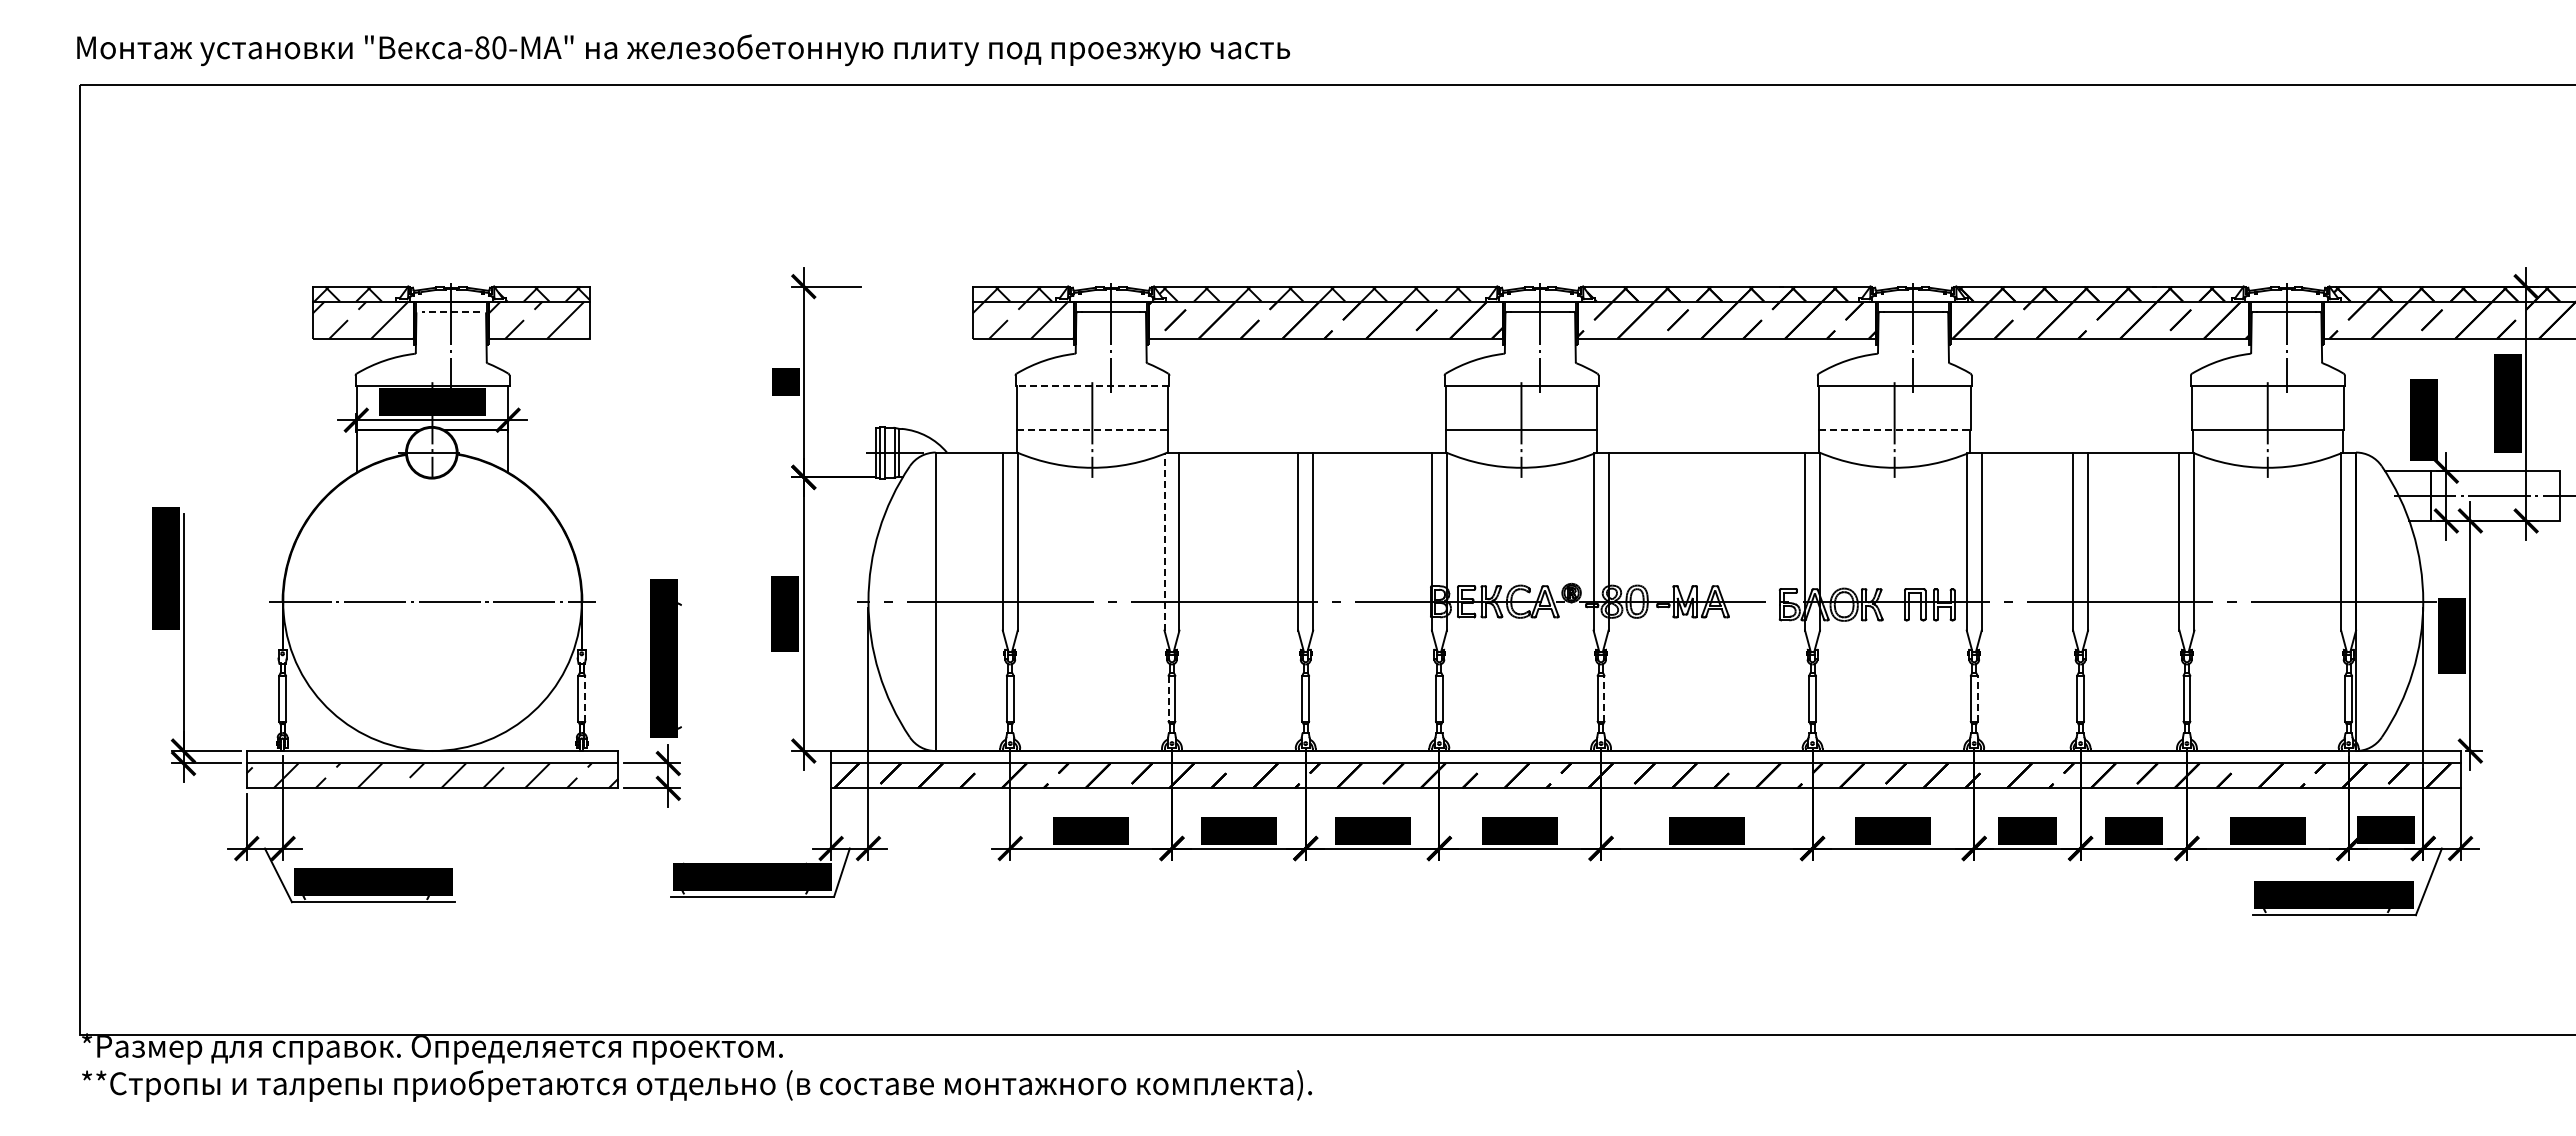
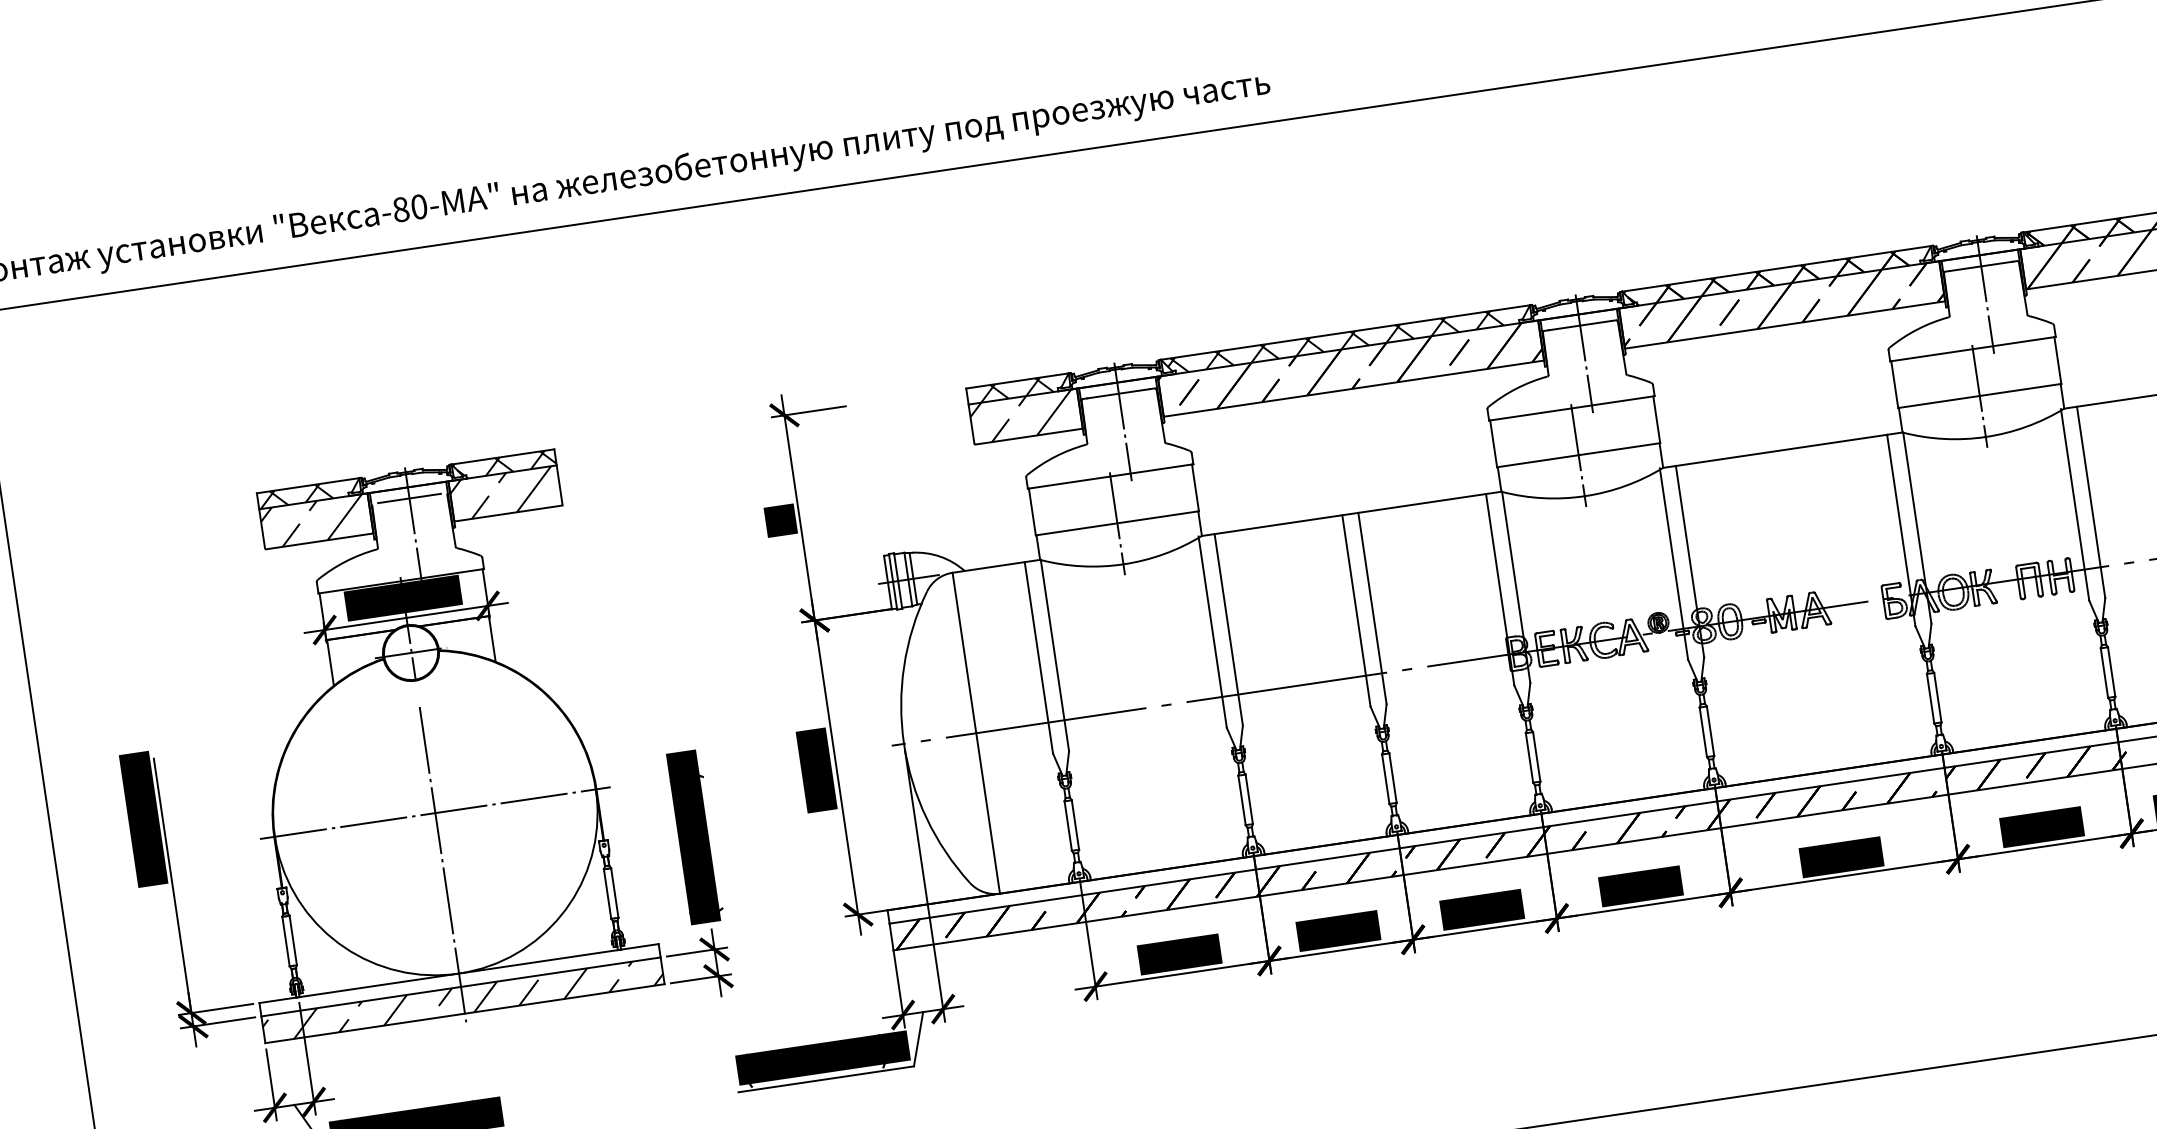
line: (450, 311) -> (408, 498), dashed -> solid
line: (1092, 386) -> (1110, 476), dashed -> solid
line: (1092, 429) -> (1117, 523), dashed -> solid
line: (1894, 429) -> (1979, 395), dashed -> solid
line: (1164, 541) -> (1212, 632), dashed -> solid
line: (432, 649) -> (442, 864), added
line: (585, 698) -> (615, 892), dashed -> solid
line: (1604, 698) -> (1710, 731), dashed -> solid
line: (1977, 698) -> (2111, 671), dashed -> solid
line: (1168, 699) -> (1242, 801), dashed -> solid

